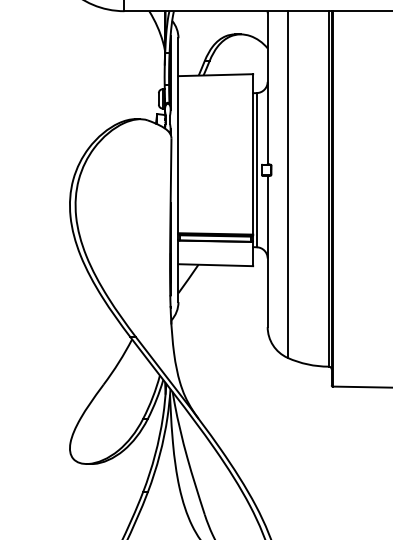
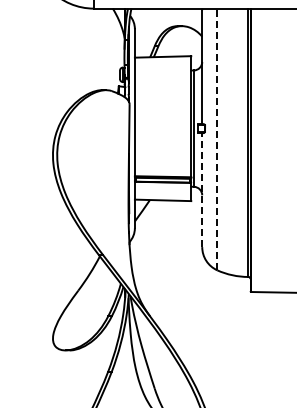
line: (287, 184) -> (217, 139), solid -> dashed
line: (268, 252) -> (202, 190), solid -> dashed

